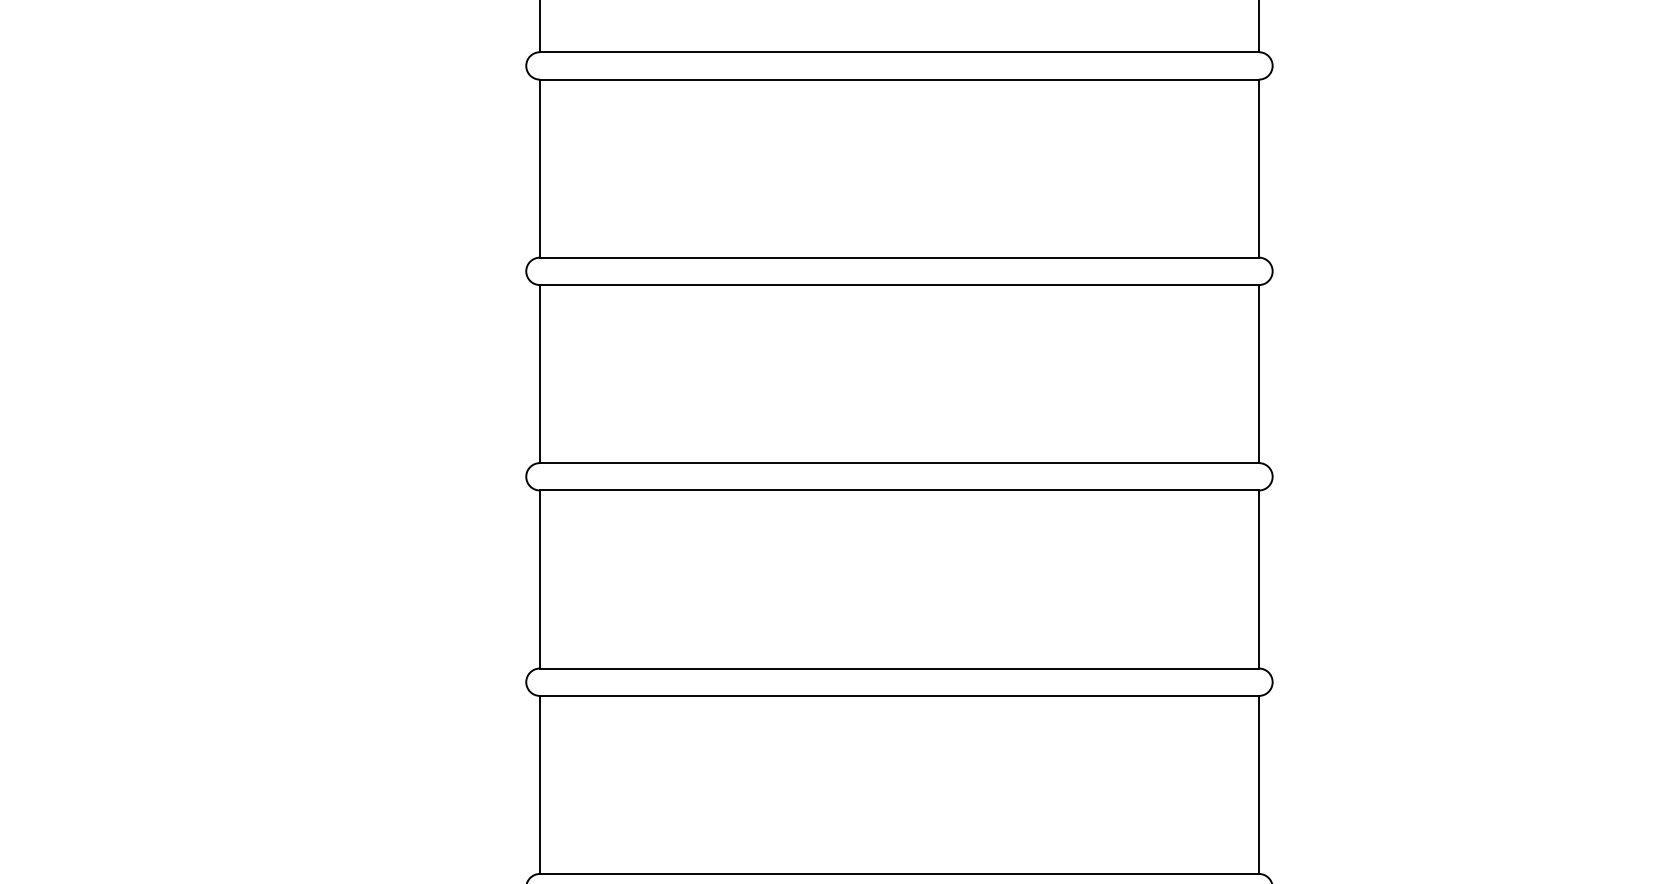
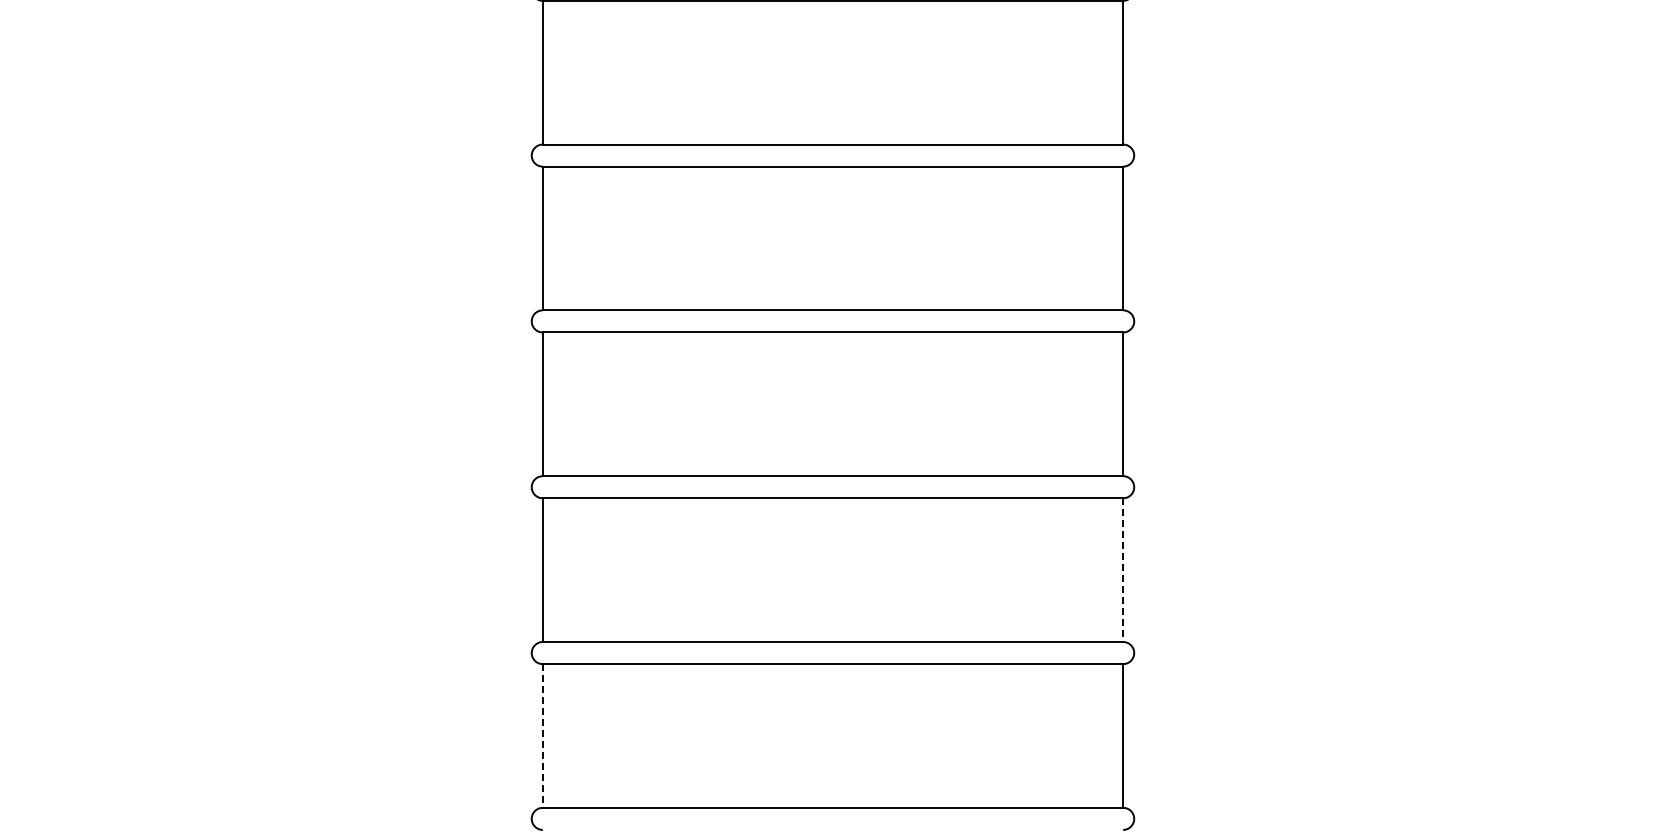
line: (1259, 579) -> (1123, 570), solid -> dashed
line: (539, 784) -> (542, 735), solid -> dashed

